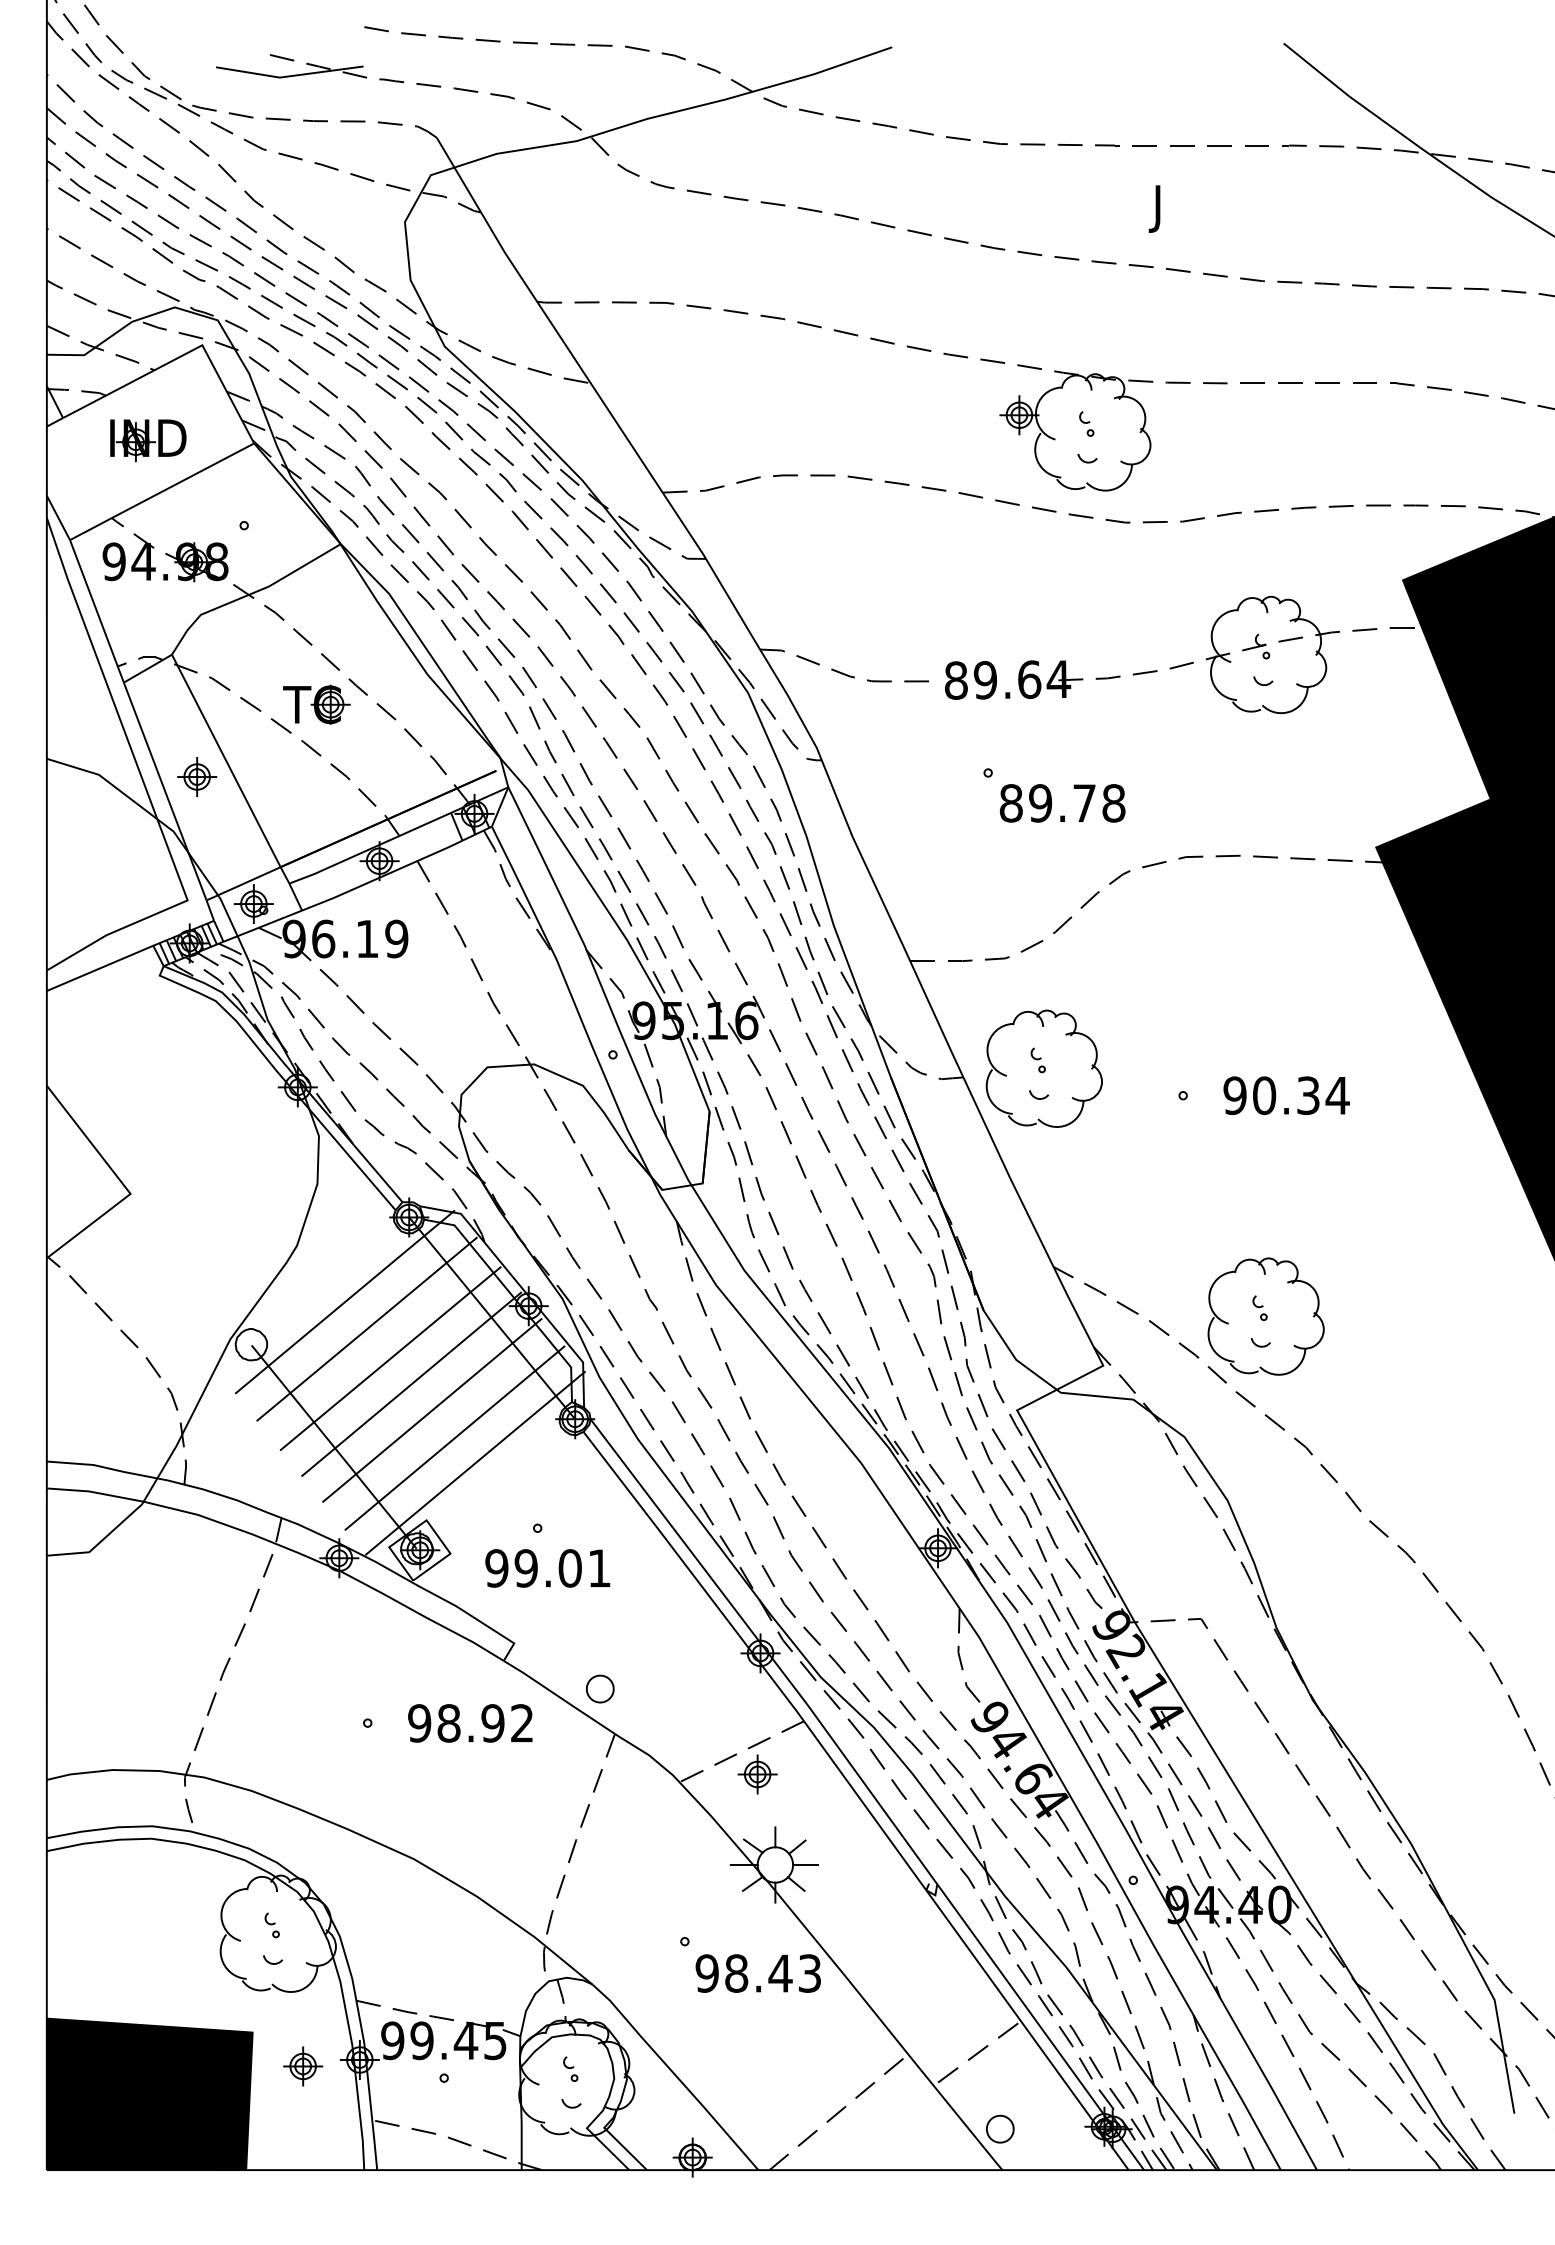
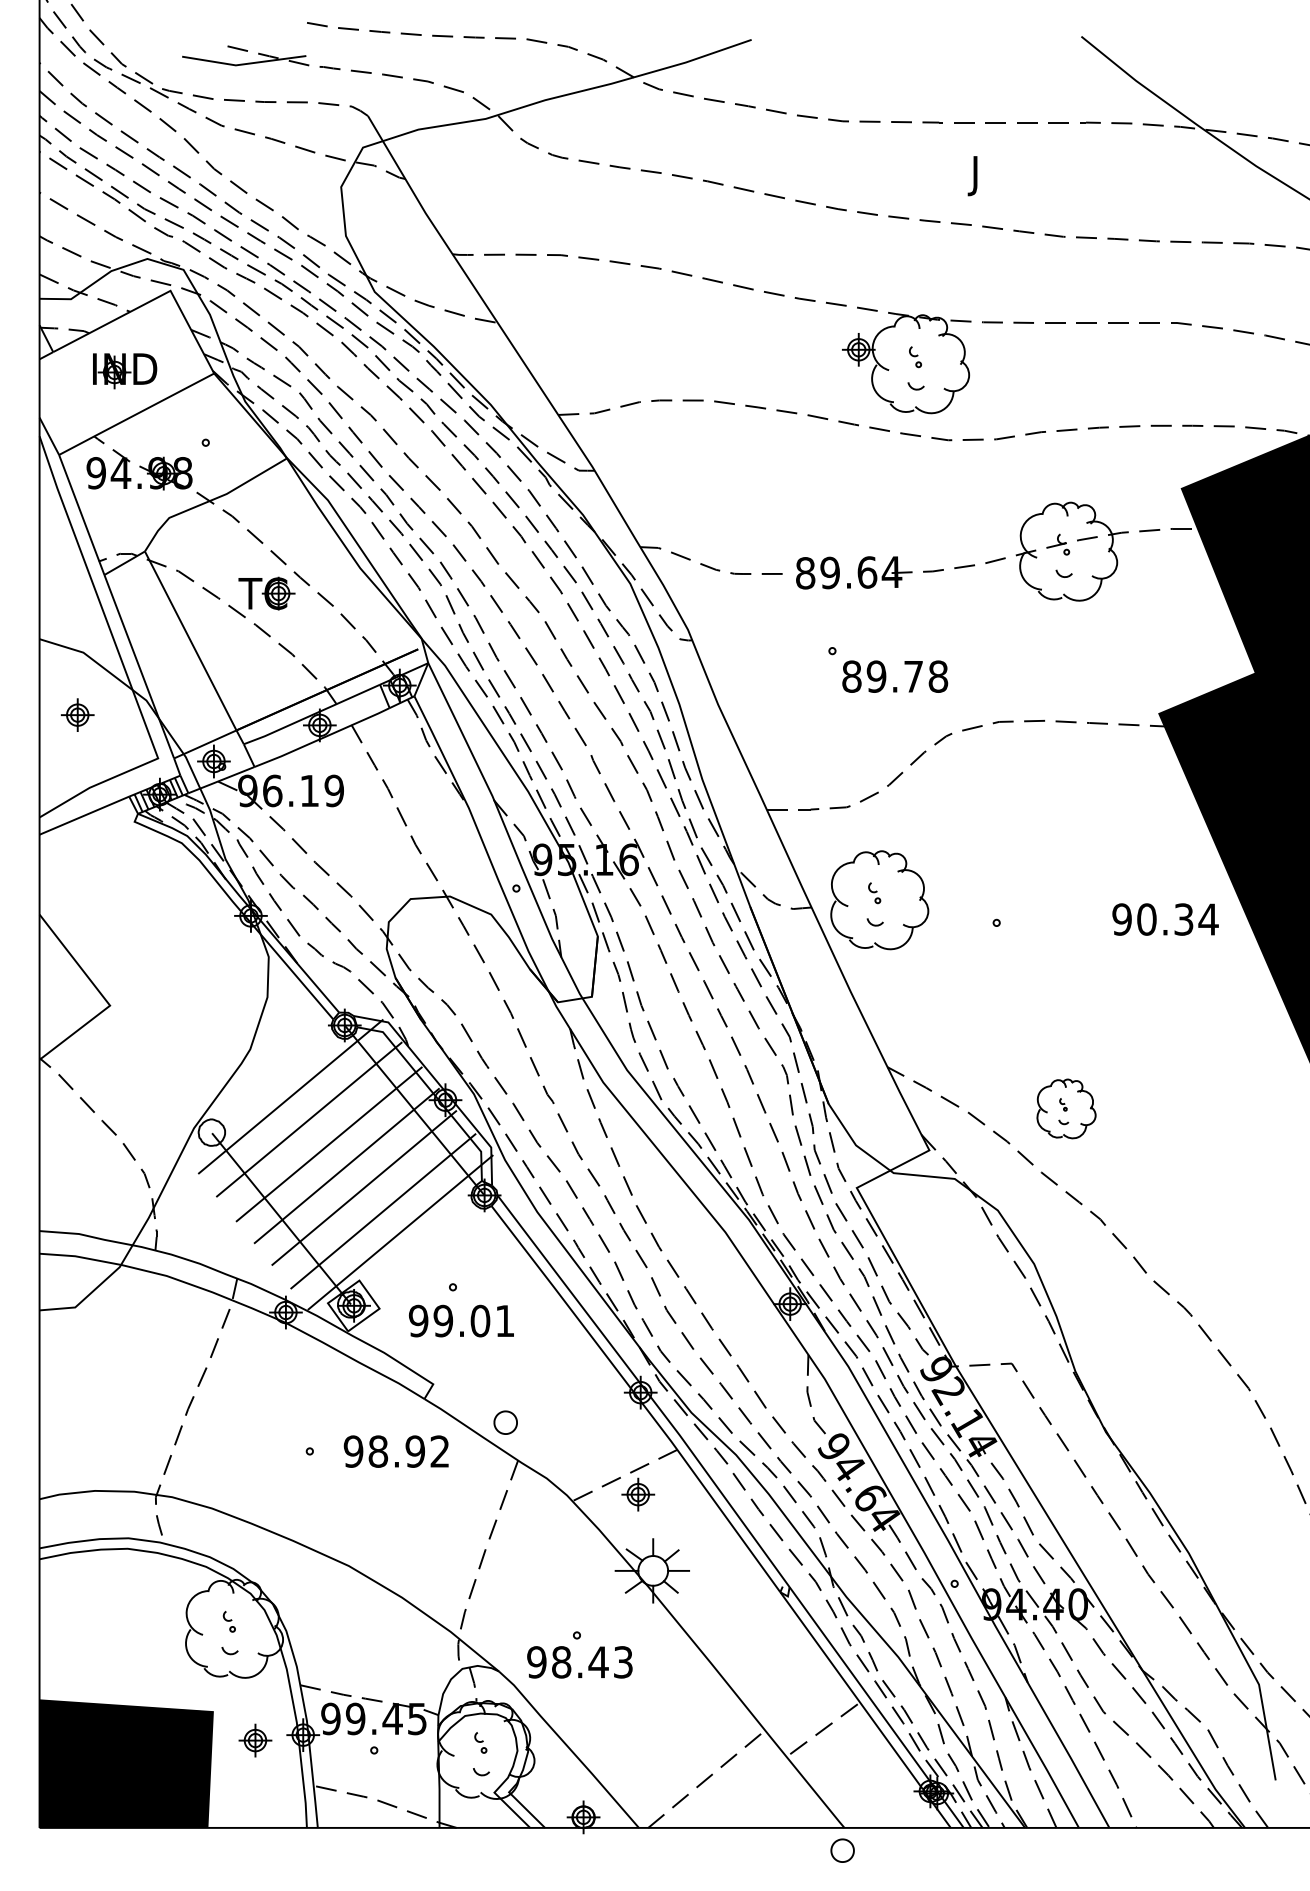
part: (197, 776) -> (78, 714), moved
text: (1286, 1095) -> (1165, 919), moved
part: (1265, 1316) -> (1066, 1108), size x0.6
text: (757, 1973) -> (579, 1662), moved
part: (1000, 2128) -> (842, 1850), moved

